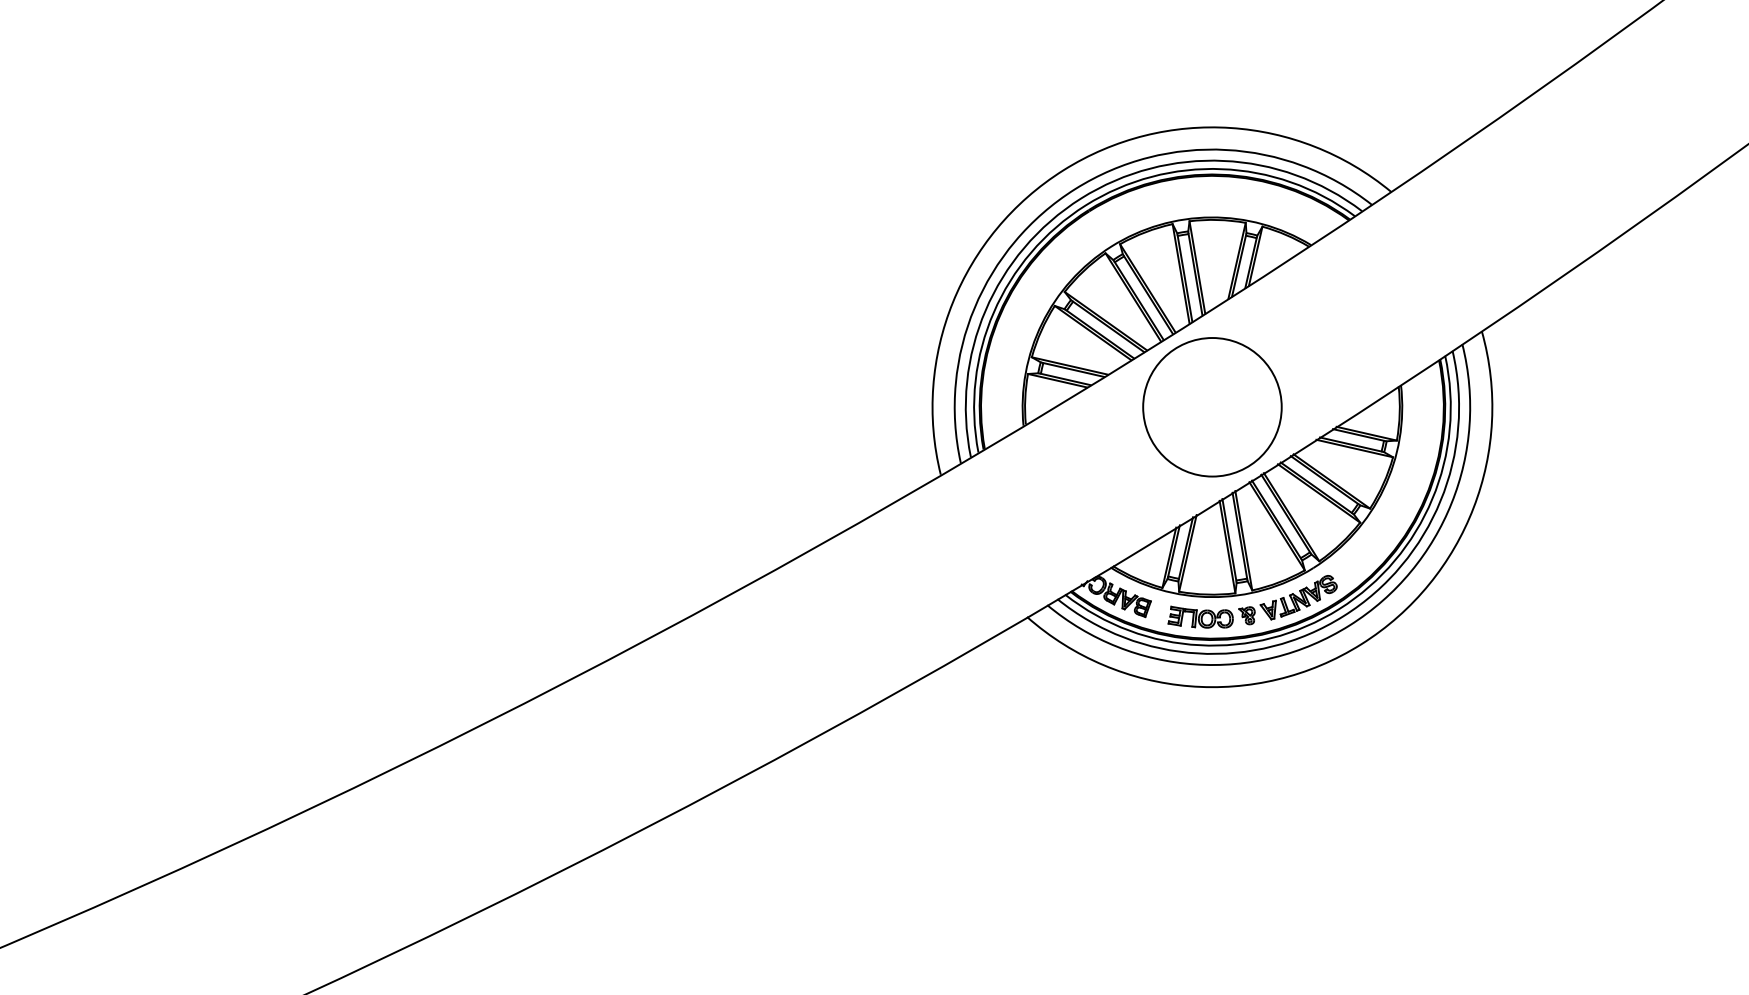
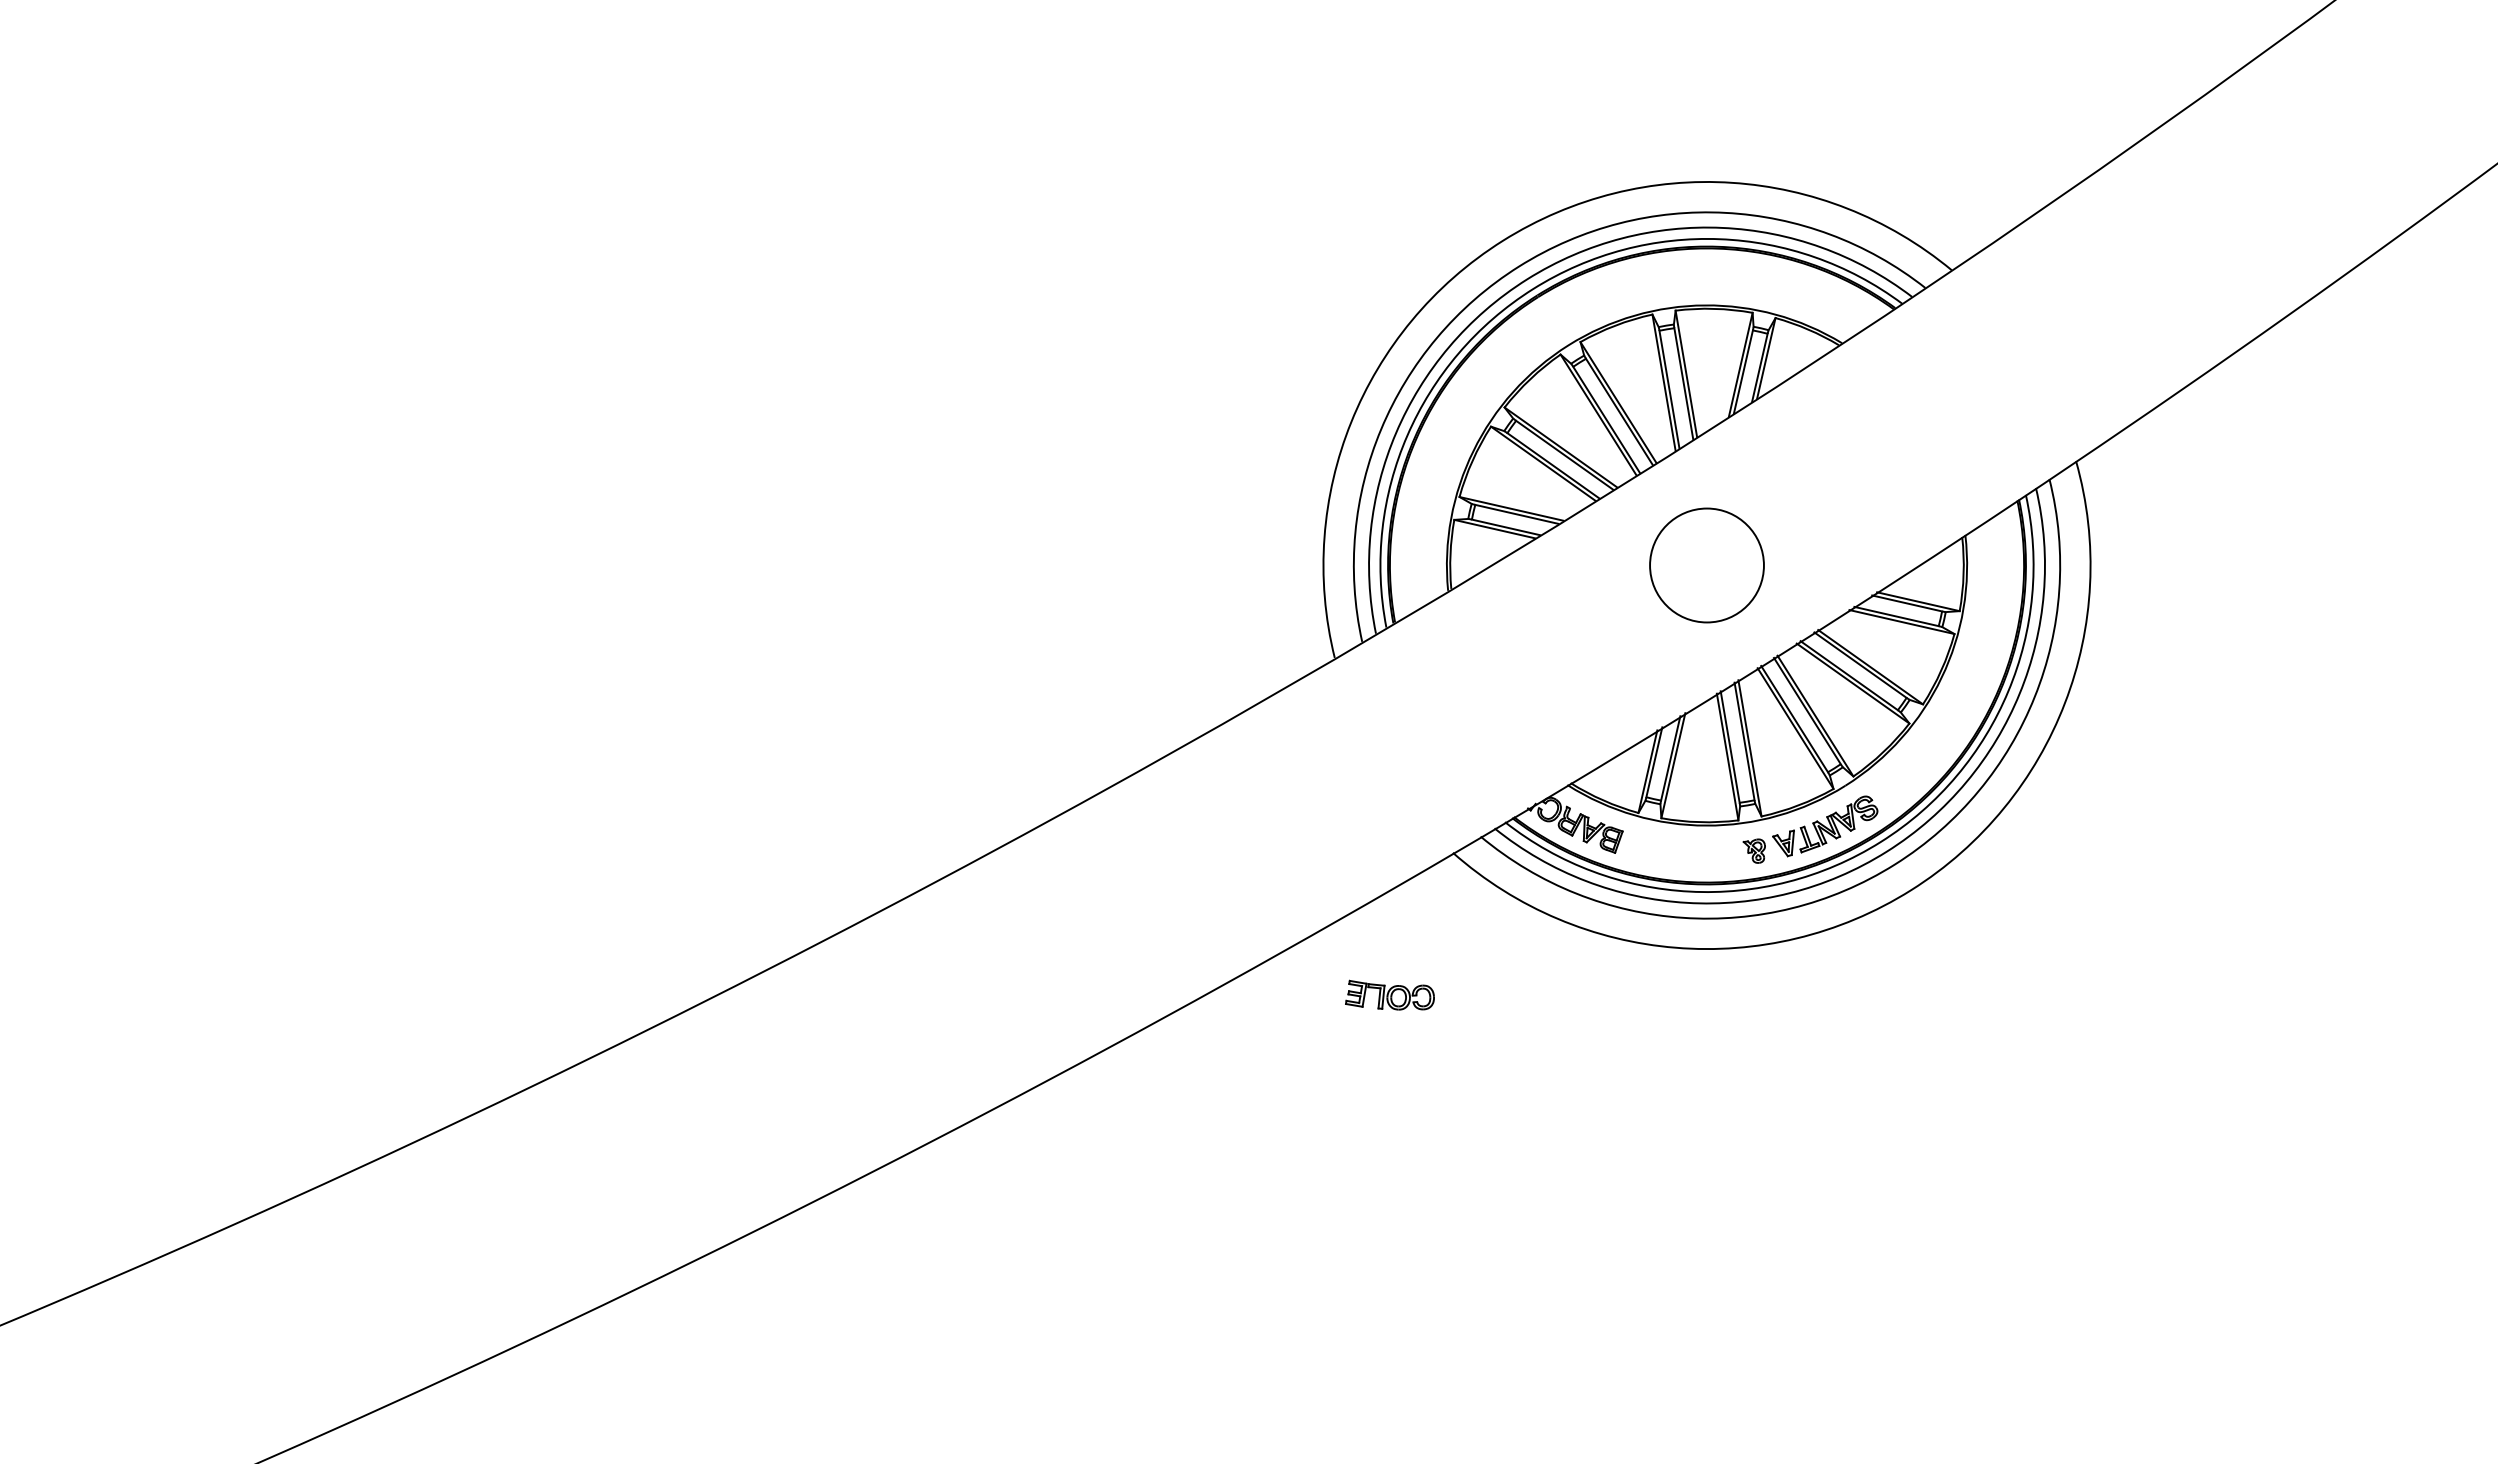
circle: (1212, 407) -> (1706, 565), size x0.6
part: (1200, 616) -> (1389, 994), moved

